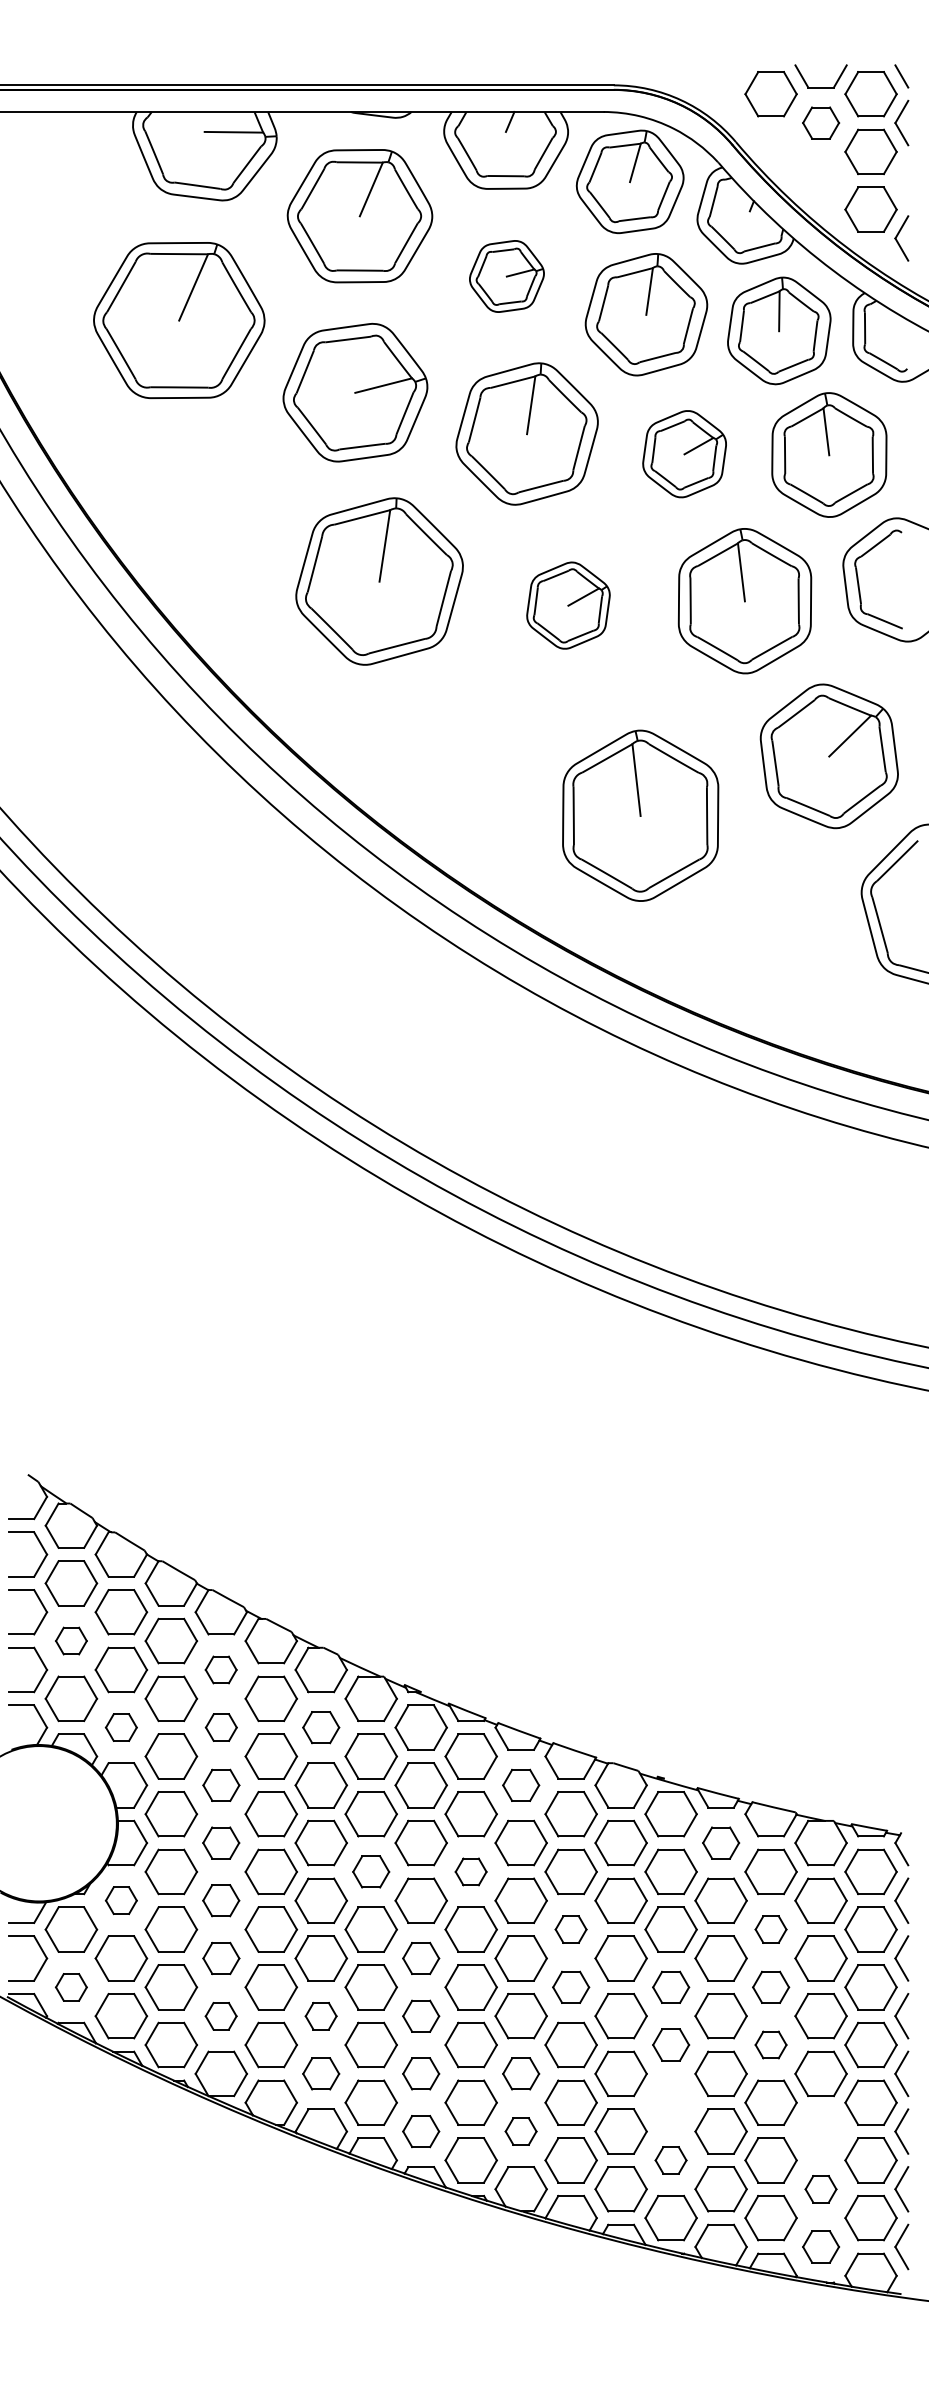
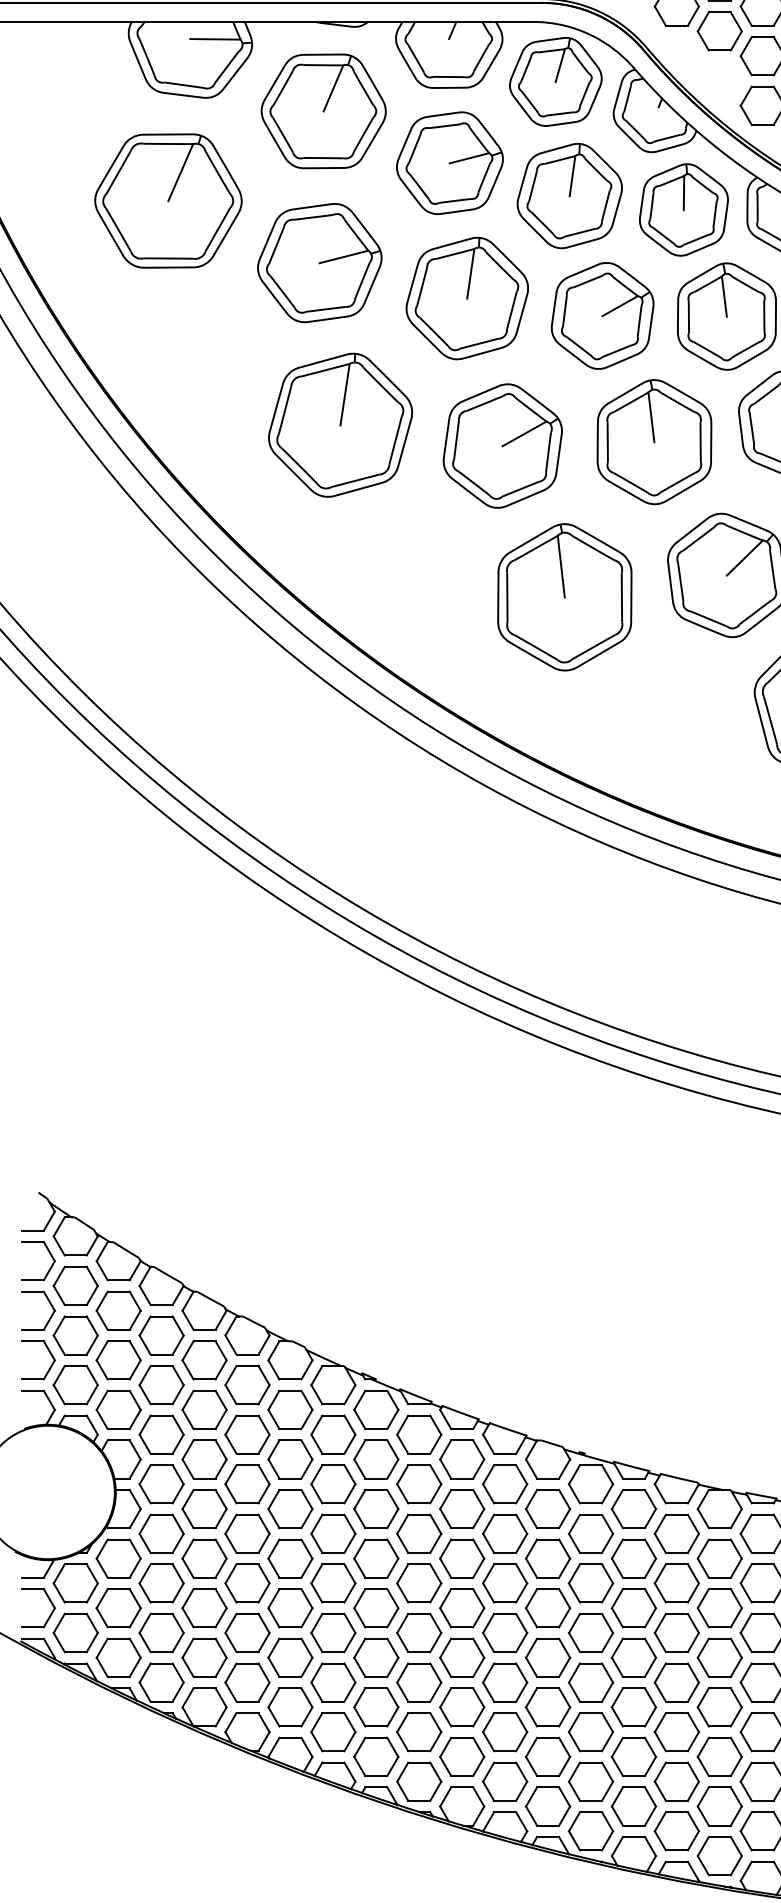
part: (820, 122) -> (719, 30), size x1.43
part: (506, 276) -> (449, 163), size x1.67
part: (684, 453) -> (602, 315), size x1.43
part: (568, 605) -> (502, 445), size x1.67
part: (640, 815) -> (564, 597), moved
part: (71, 1640) -> (75, 1335), size x1.67
part: (220, 1669) -> (203, 1359), size x1.67
part: (121, 1727) -> (118, 1409), size x1.67
part: (221, 1727) -> (204, 1409), size x1.67
part: (320, 1727) -> (289, 1409), size x1.43
part: (221, 1785) -> (204, 1459), size x1.43
part: (520, 1785) -> (461, 1459), size x1.43
part: (220, 1842) -> (203, 1508), size x1.43
part: (720, 1842) -> (633, 1508), size x1.43
part: (370, 1871) -> (332, 1533), size x1.43
part: (470, 1871) -> (418, 1533), size x1.67
part: (121, 1900) -> (118, 1558), size x1.67
part: (220, 1900) -> (203, 1558), size x1.43
part: (570, 1929) -> (504, 1583), size x1.67
part: (770, 1929) -> (676, 1583), size x1.67
part: (221, 1958) -> (204, 1608), size x1.43
part: (420, 1958) -> (375, 1608), size x1.43
part: (71, 1987) -> (75, 1633), size x1.67
part: (570, 1987) -> (504, 1633), size x1.43
part: (670, 1987) -> (590, 1633), size x1.43
part: (770, 1987) -> (676, 1633), size x1.43
part: (220, 2016) -> (203, 1658), size x1.67
part: (320, 2016) -> (289, 1658), size x1.67
part: (420, 2016) -> (375, 1658), size x1.43
part: (670, 2044) -> (590, 1682), size x1.43
part: (770, 2044) -> (676, 1682), size x1.67
part: (320, 2073) -> (289, 1707), size x1.43
part: (420, 2073) -> (375, 1707), size x1.43
part: (520, 2073) -> (461, 1707), size x1.43
part: (670, 2102) -> (590, 1731), added
part: (420, 2131) -> (375, 1756), size x1.43
part: (520, 2131) -> (461, 1756), size x1.67
part: (820, 2131) -> (719, 1756), added
part: (670, 2160) -> (590, 1781), size x1.67
part: (820, 2189) -> (719, 1806), size x1.67
part: (820, 2246) -> (719, 1855), size x1.43

